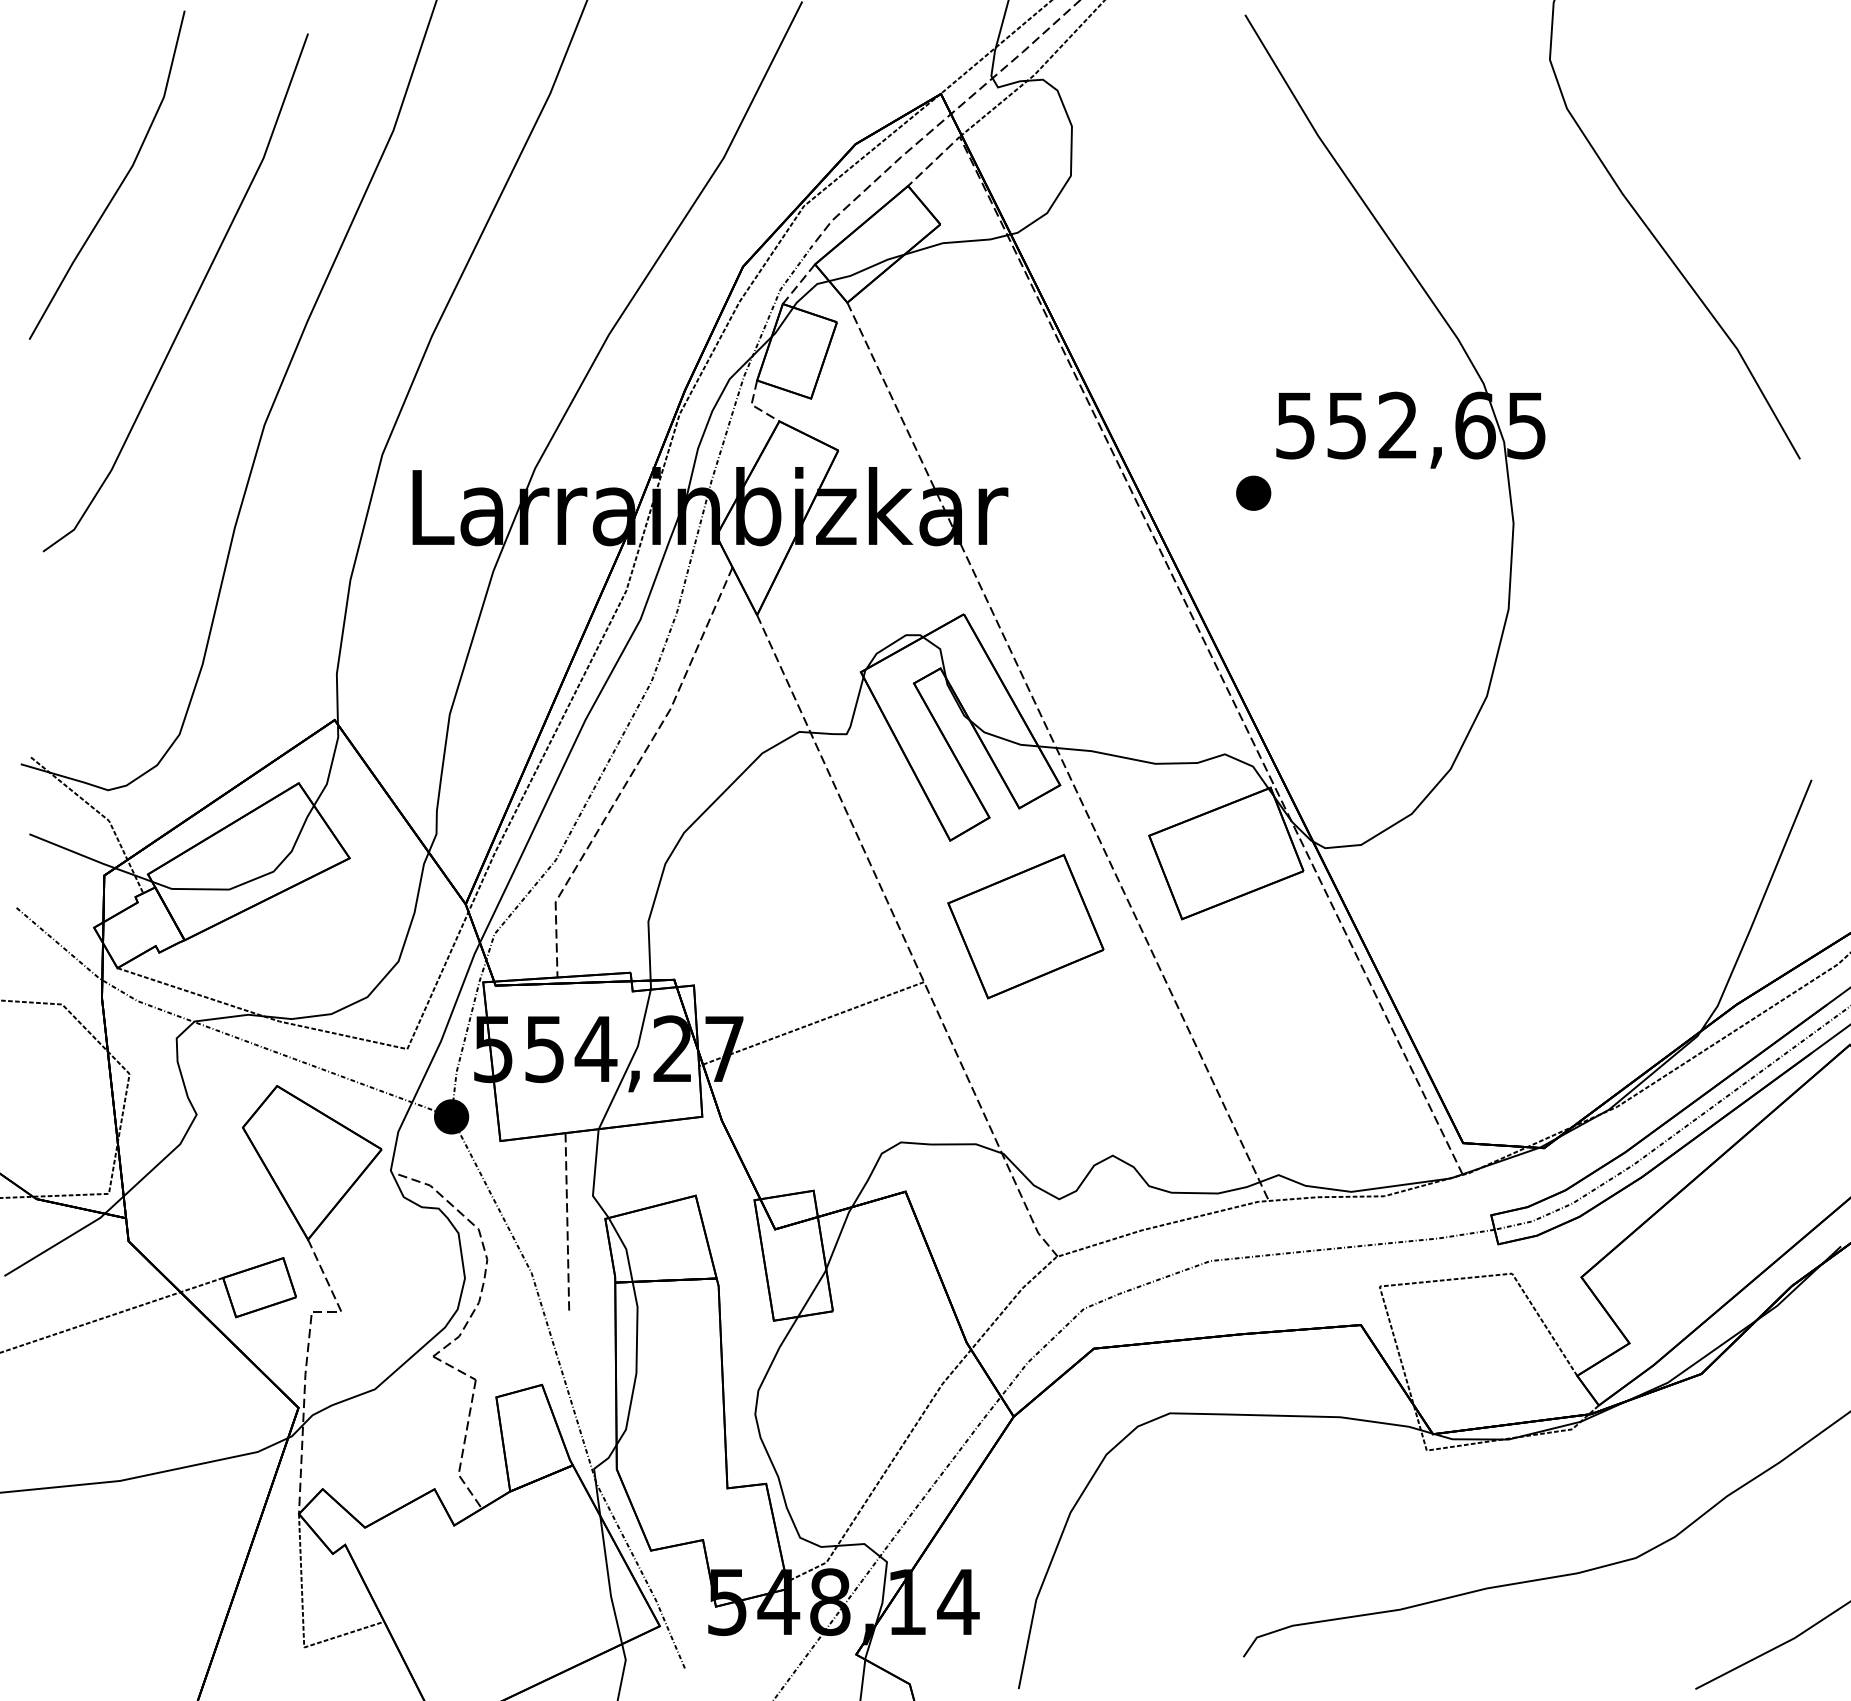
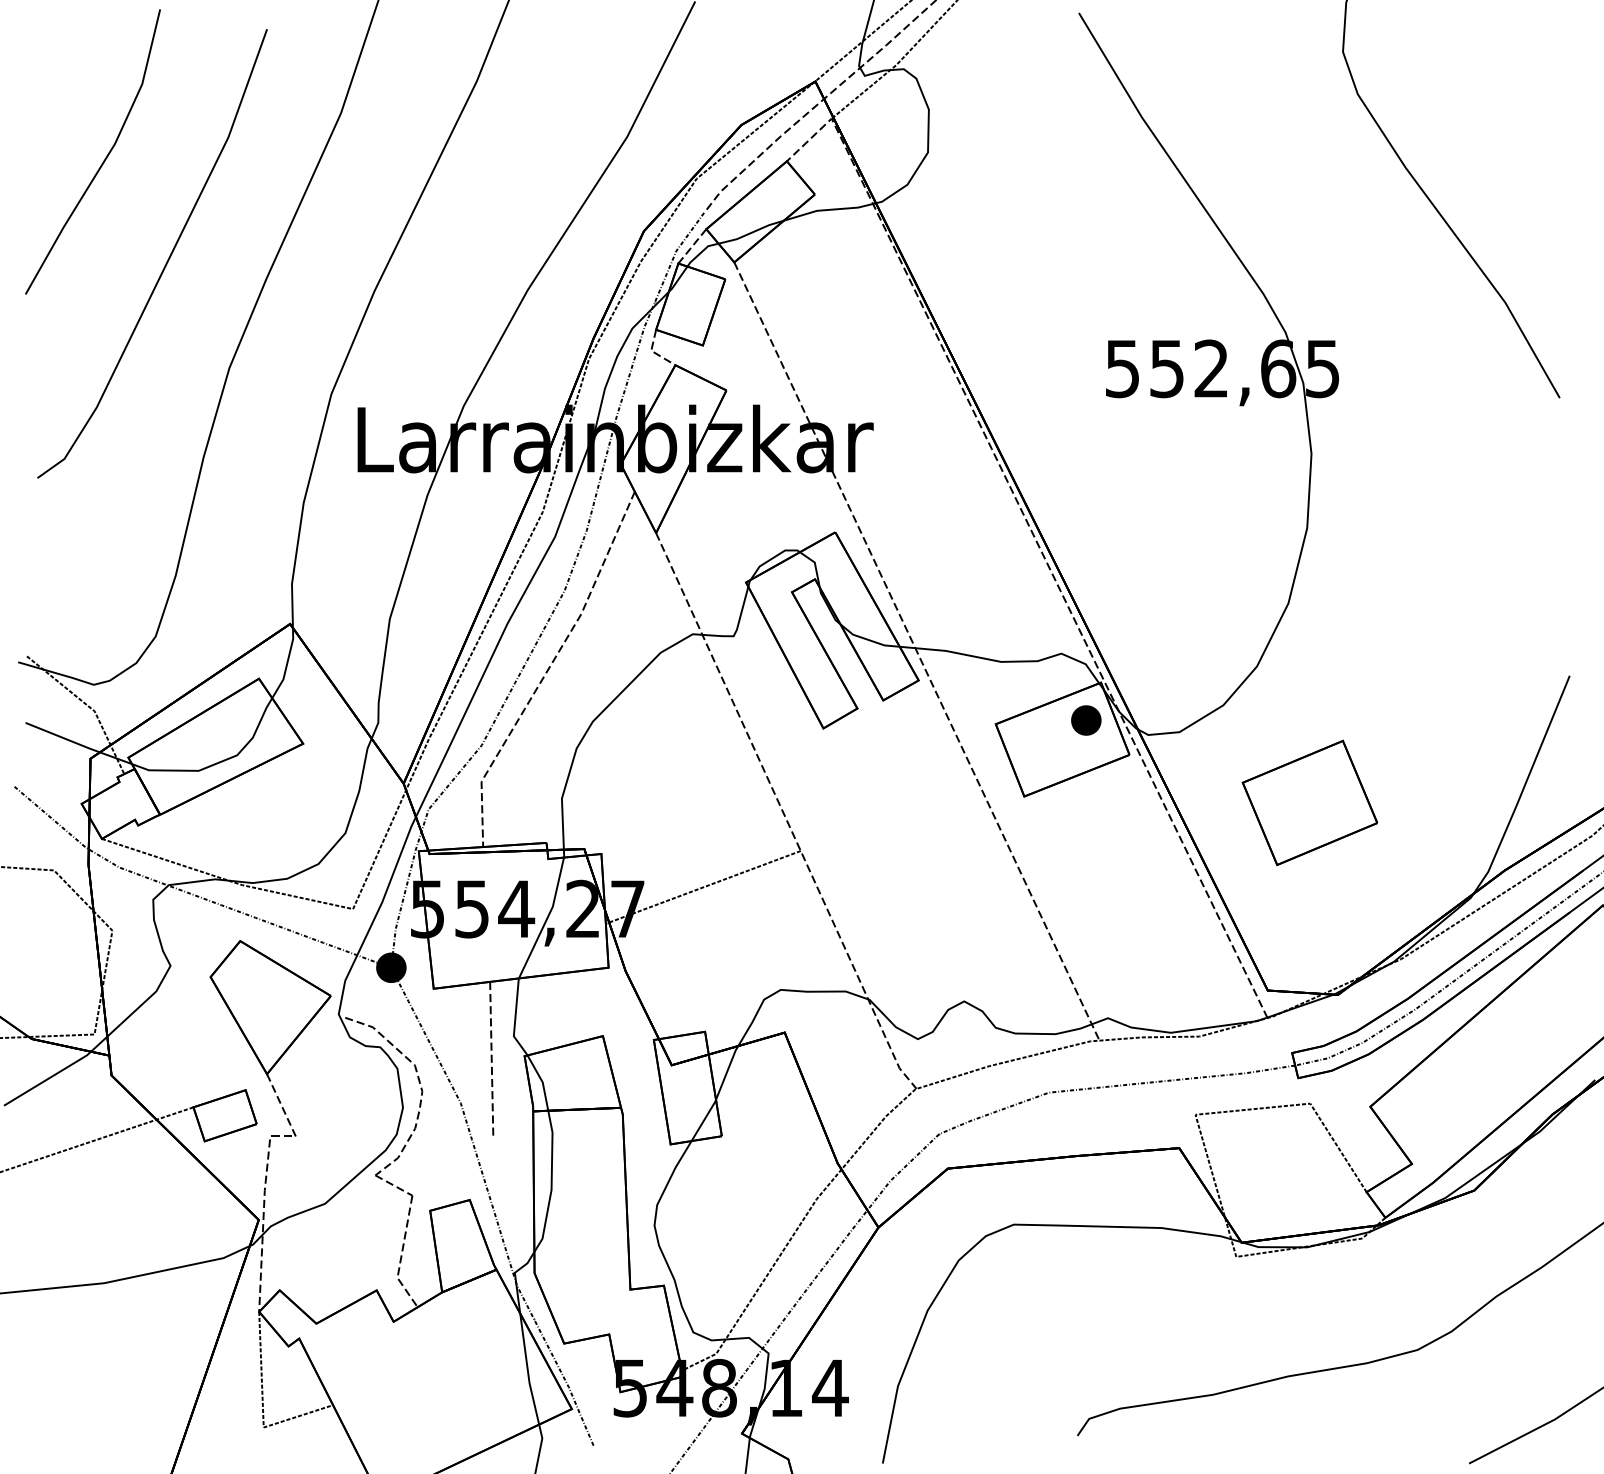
part: (1253, 493) -> (1086, 720), moved
part: (1025, 926) -> (1309, 802), moved

